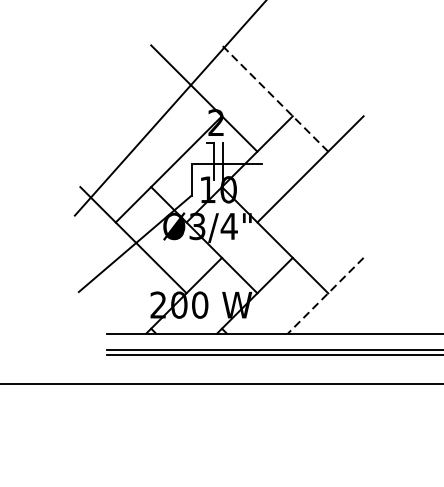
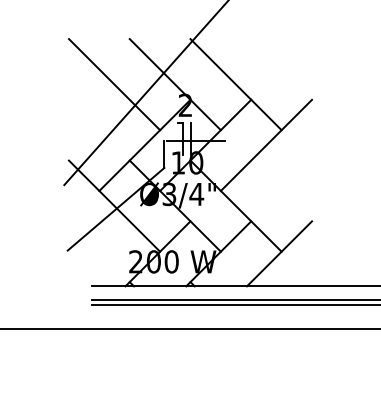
line: (133, 98) -> (114, 84), added
line: (274, 98) -> (235, 84), dashed -> solid
line: (325, 295) -> (279, 253), dashed -> solid

